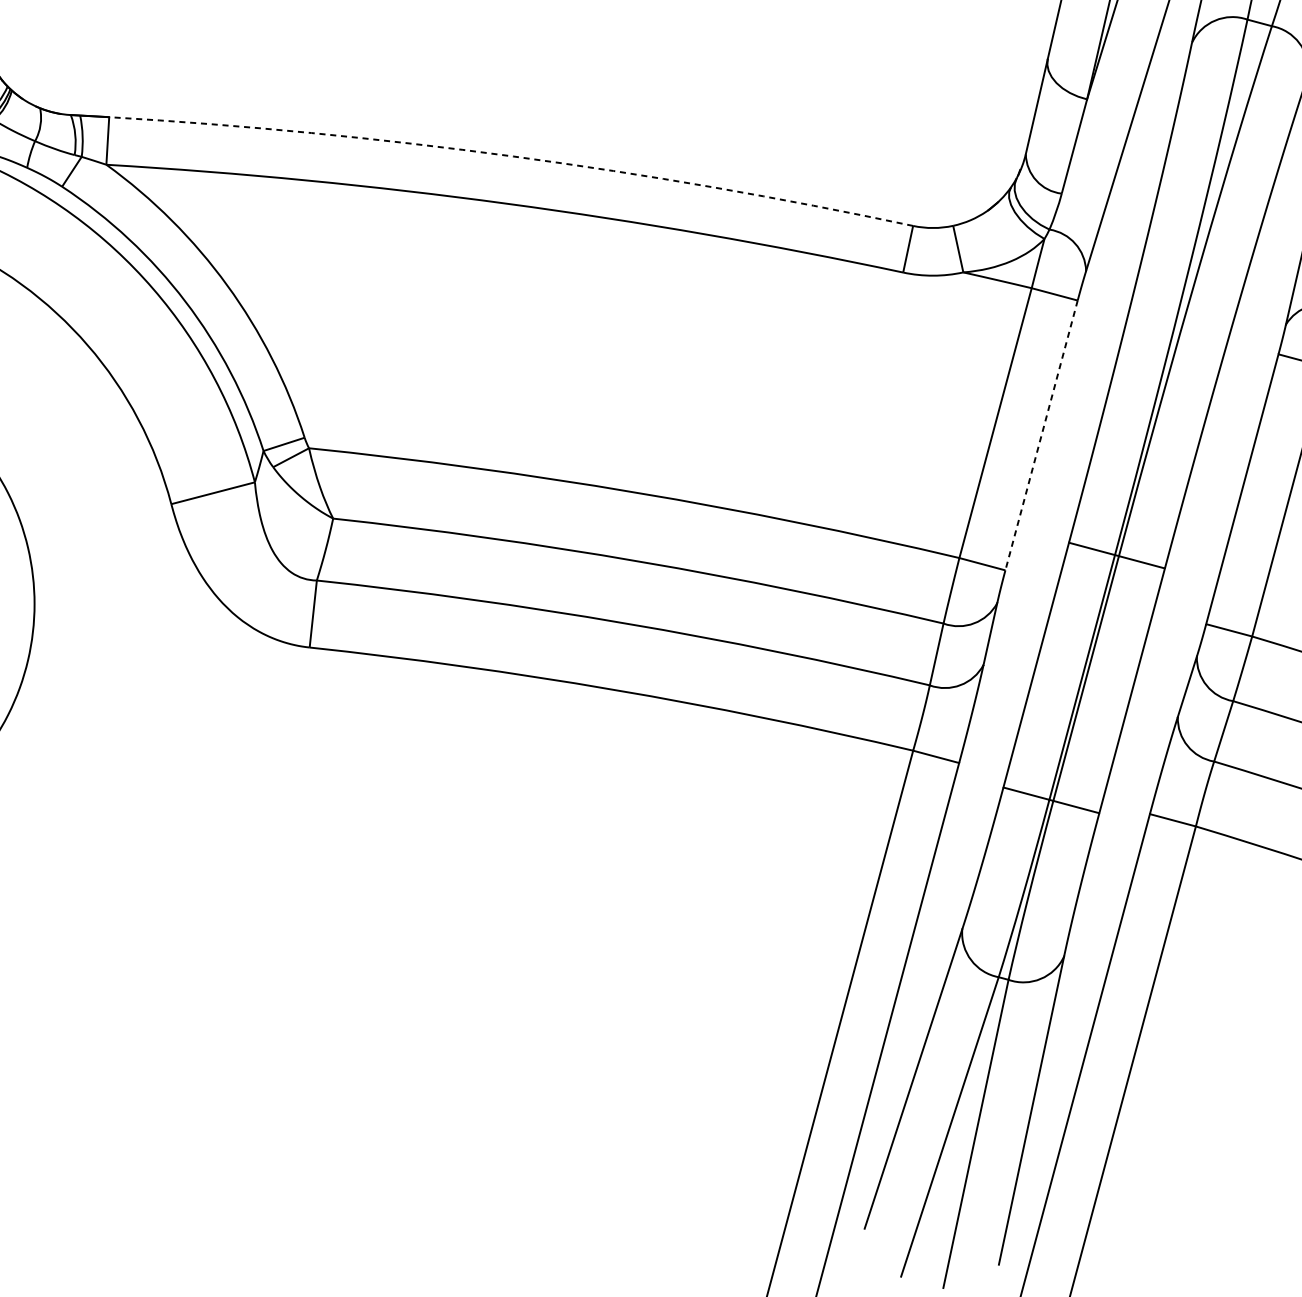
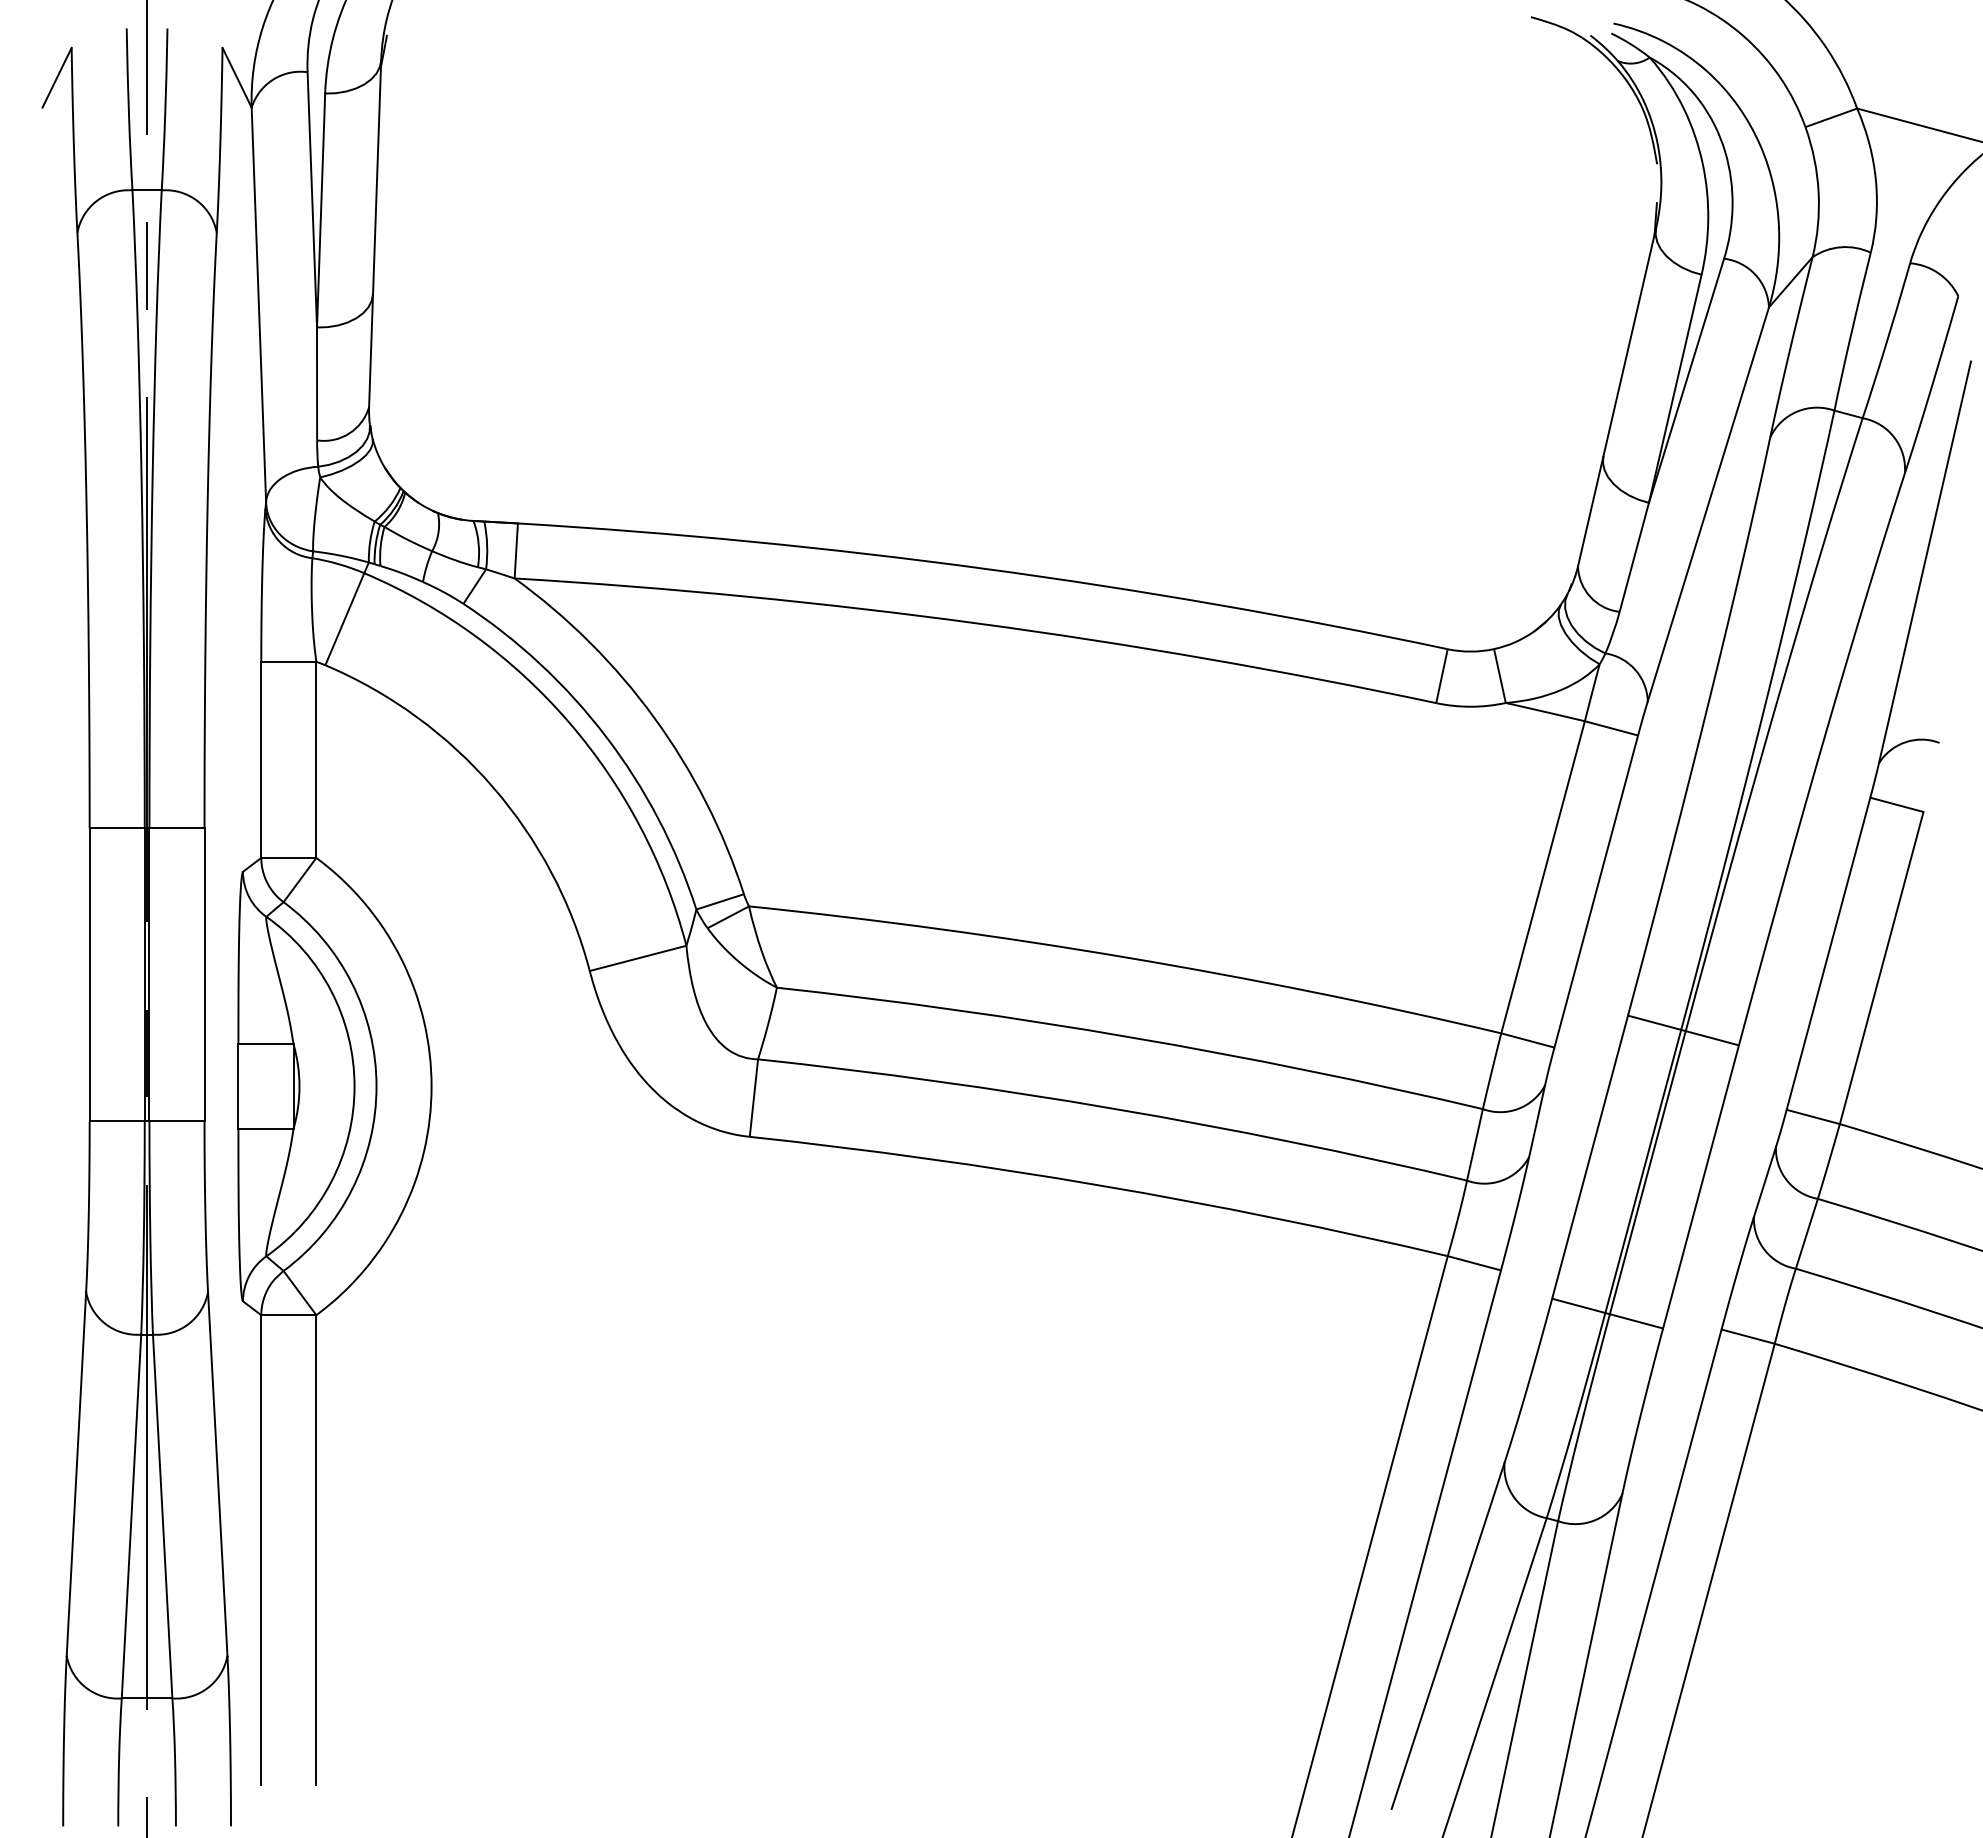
arc: (513, 156) -> (985, 568), dashed -> solid
line: (1041, 435) -> (1596, 891), dashed -> solid

